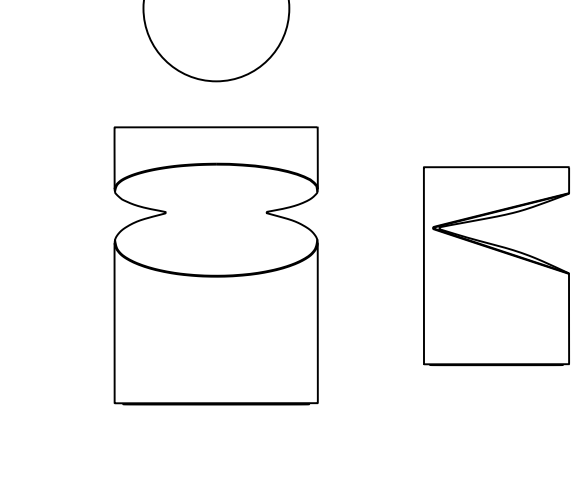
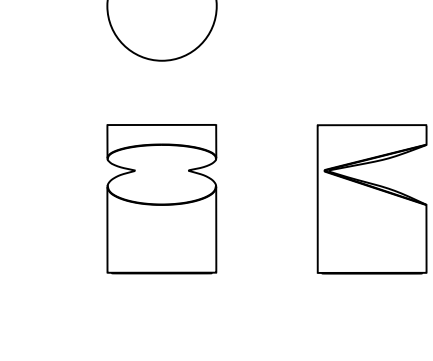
part: (215, 265) -> (161, 198), size x0.71

